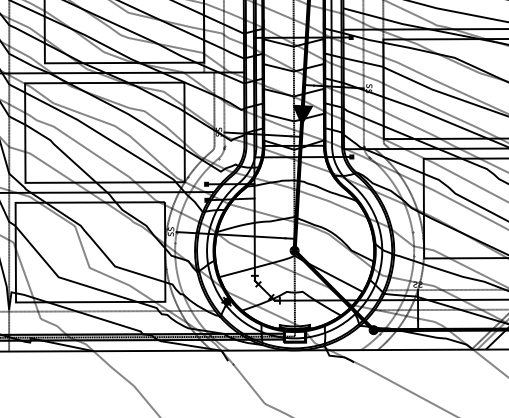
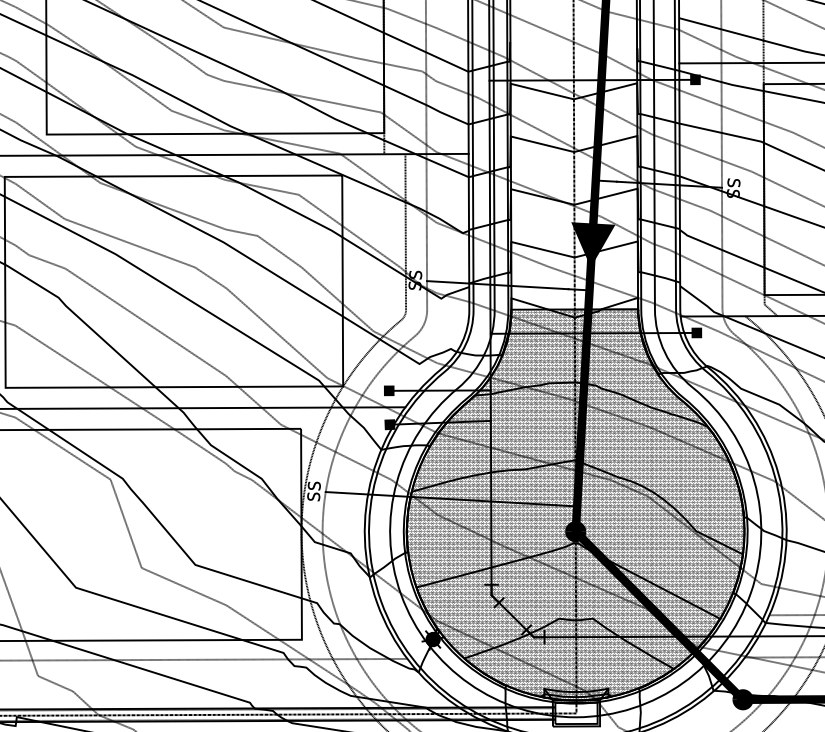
hatch: (294, 237) -> (575, 503), added

